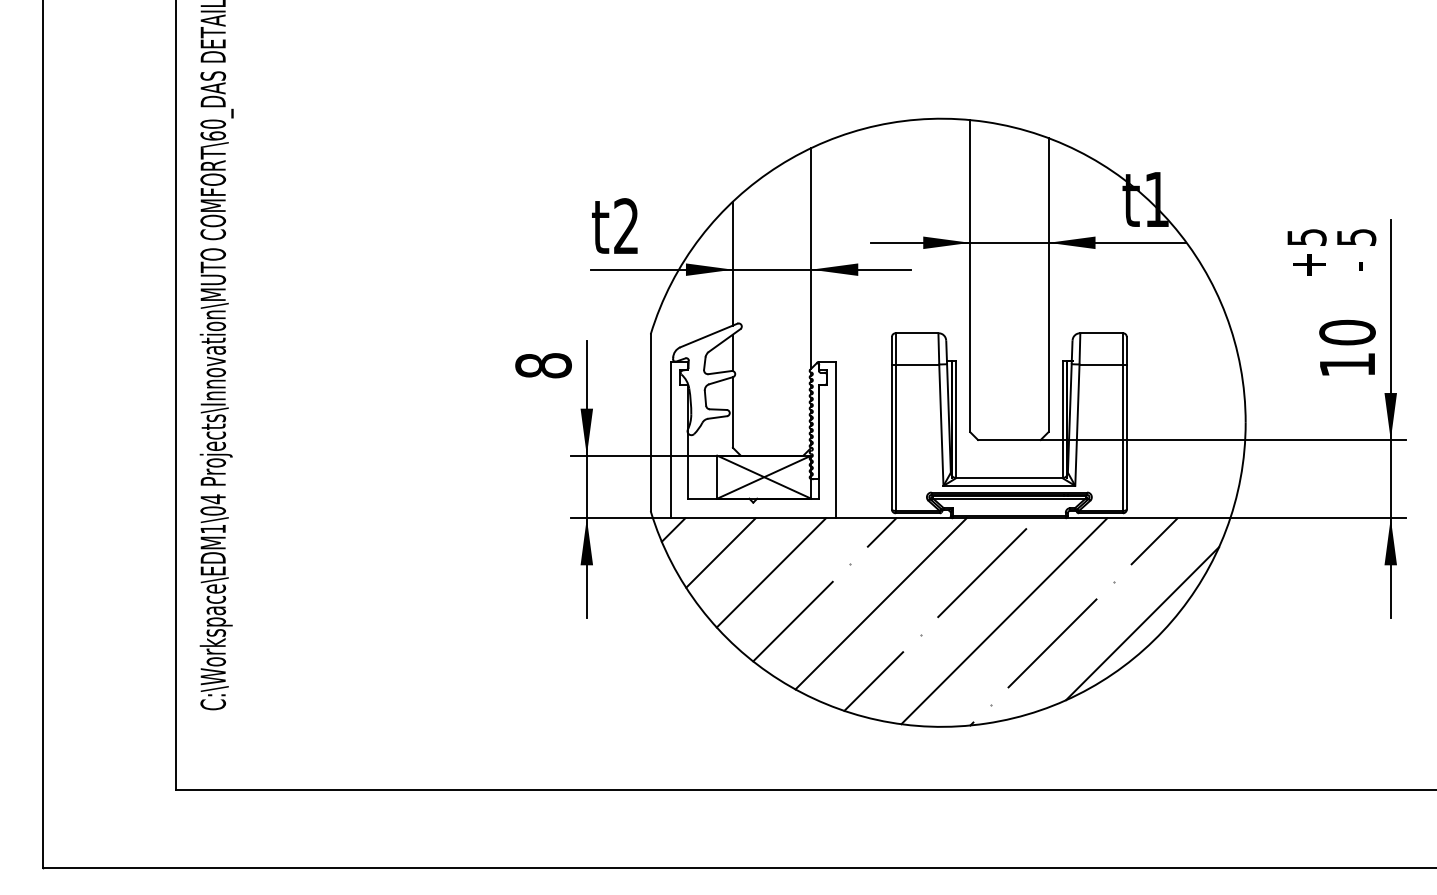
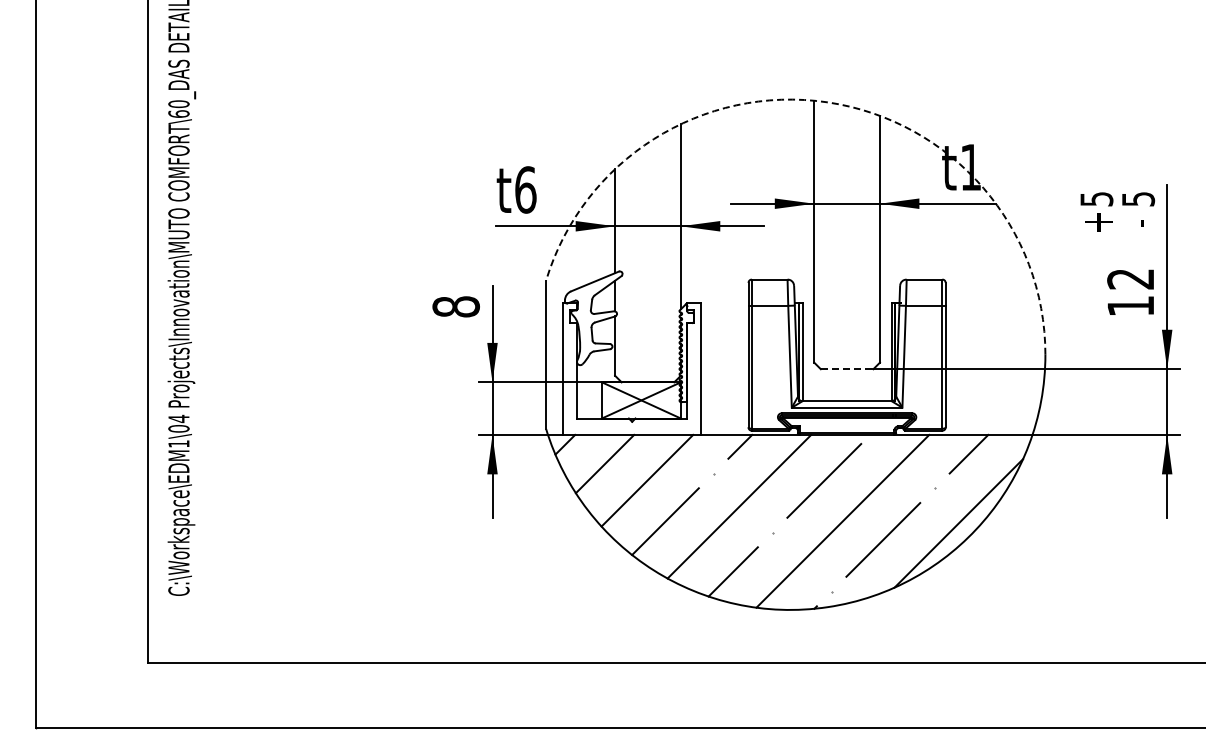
arc: (986, 122) -> (827, 102), solid -> dashed
text: (626, 225) -> (525, 189), t2 -> t6
text: (1347, 331) -> (1130, 278), 10 -> 12
line: (1009, 440) -> (847, 369), solid -> dashed

